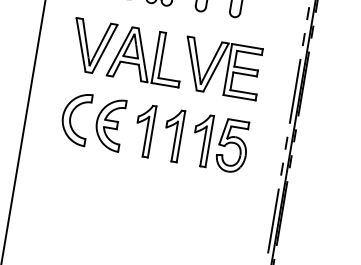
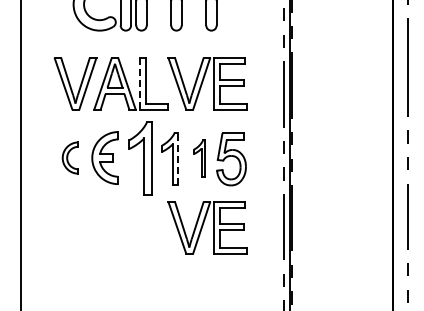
line: (156, 58) -> (140, 84), solid -> dashed
part: (75, 118) -> (70, 157), size x0.6
part: (144, 130) -> (140, 158), size x1.4
line: (181, 136) -> (178, 158), solid -> dashed
part: (201, 140) -> (199, 158), size x0.7
part: (198, 208) -> (207, 227), added

